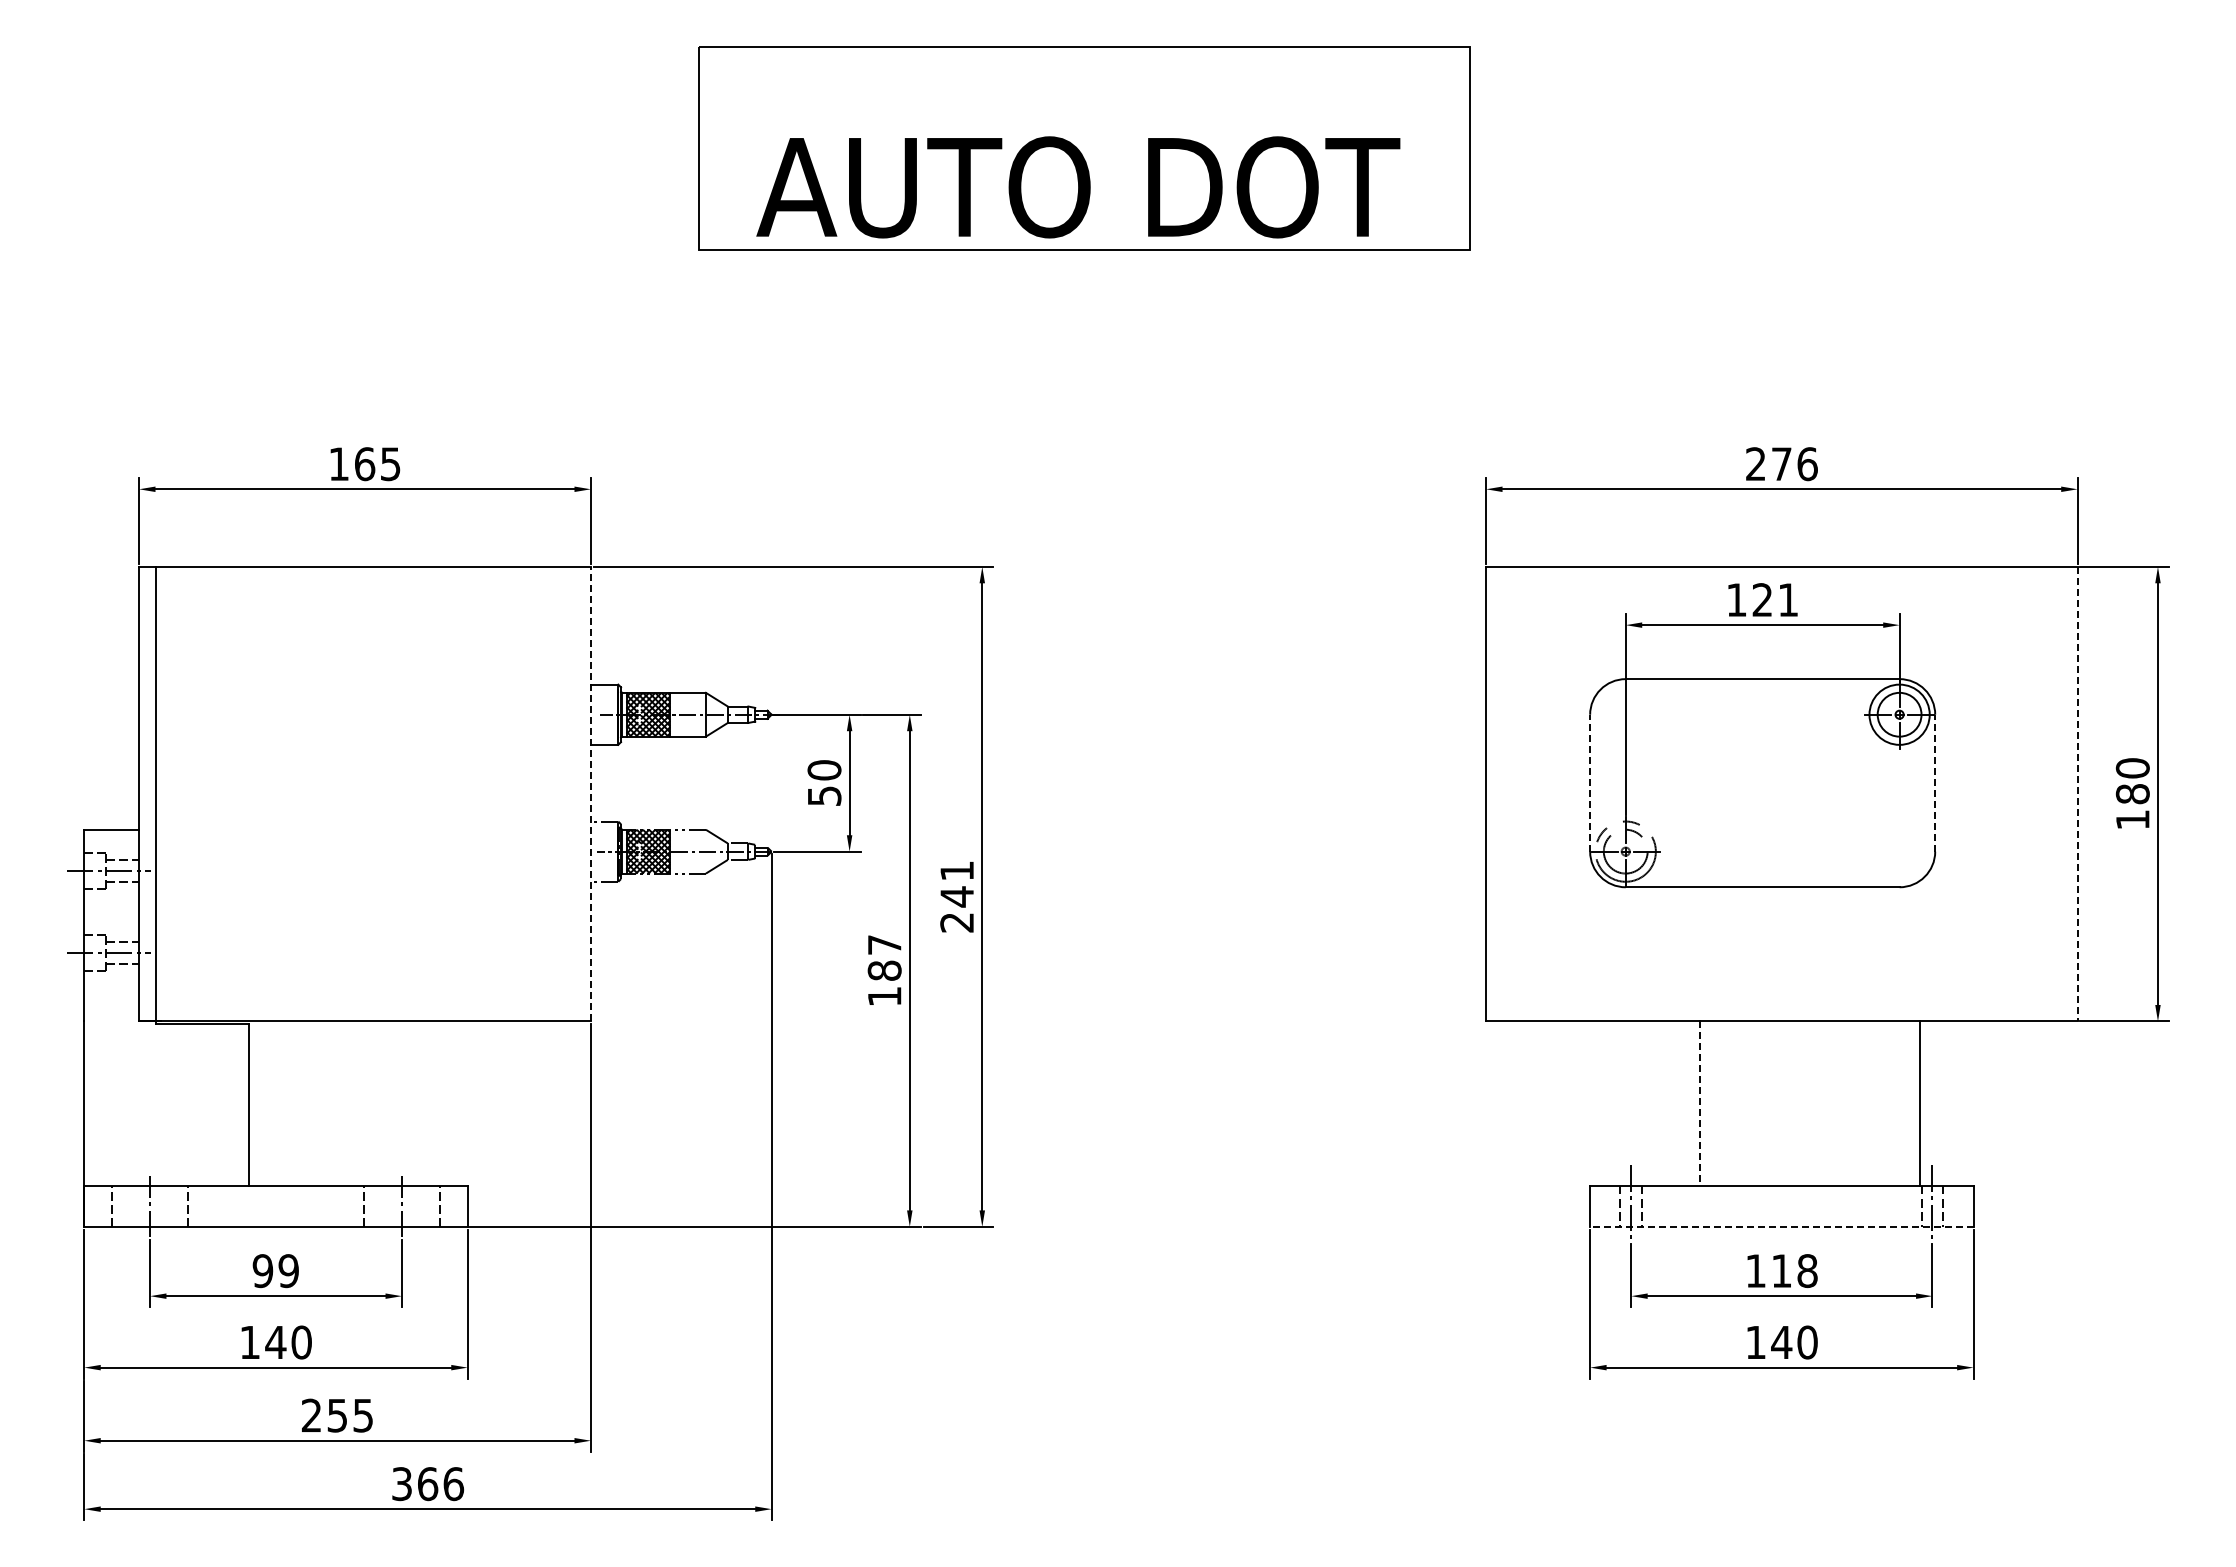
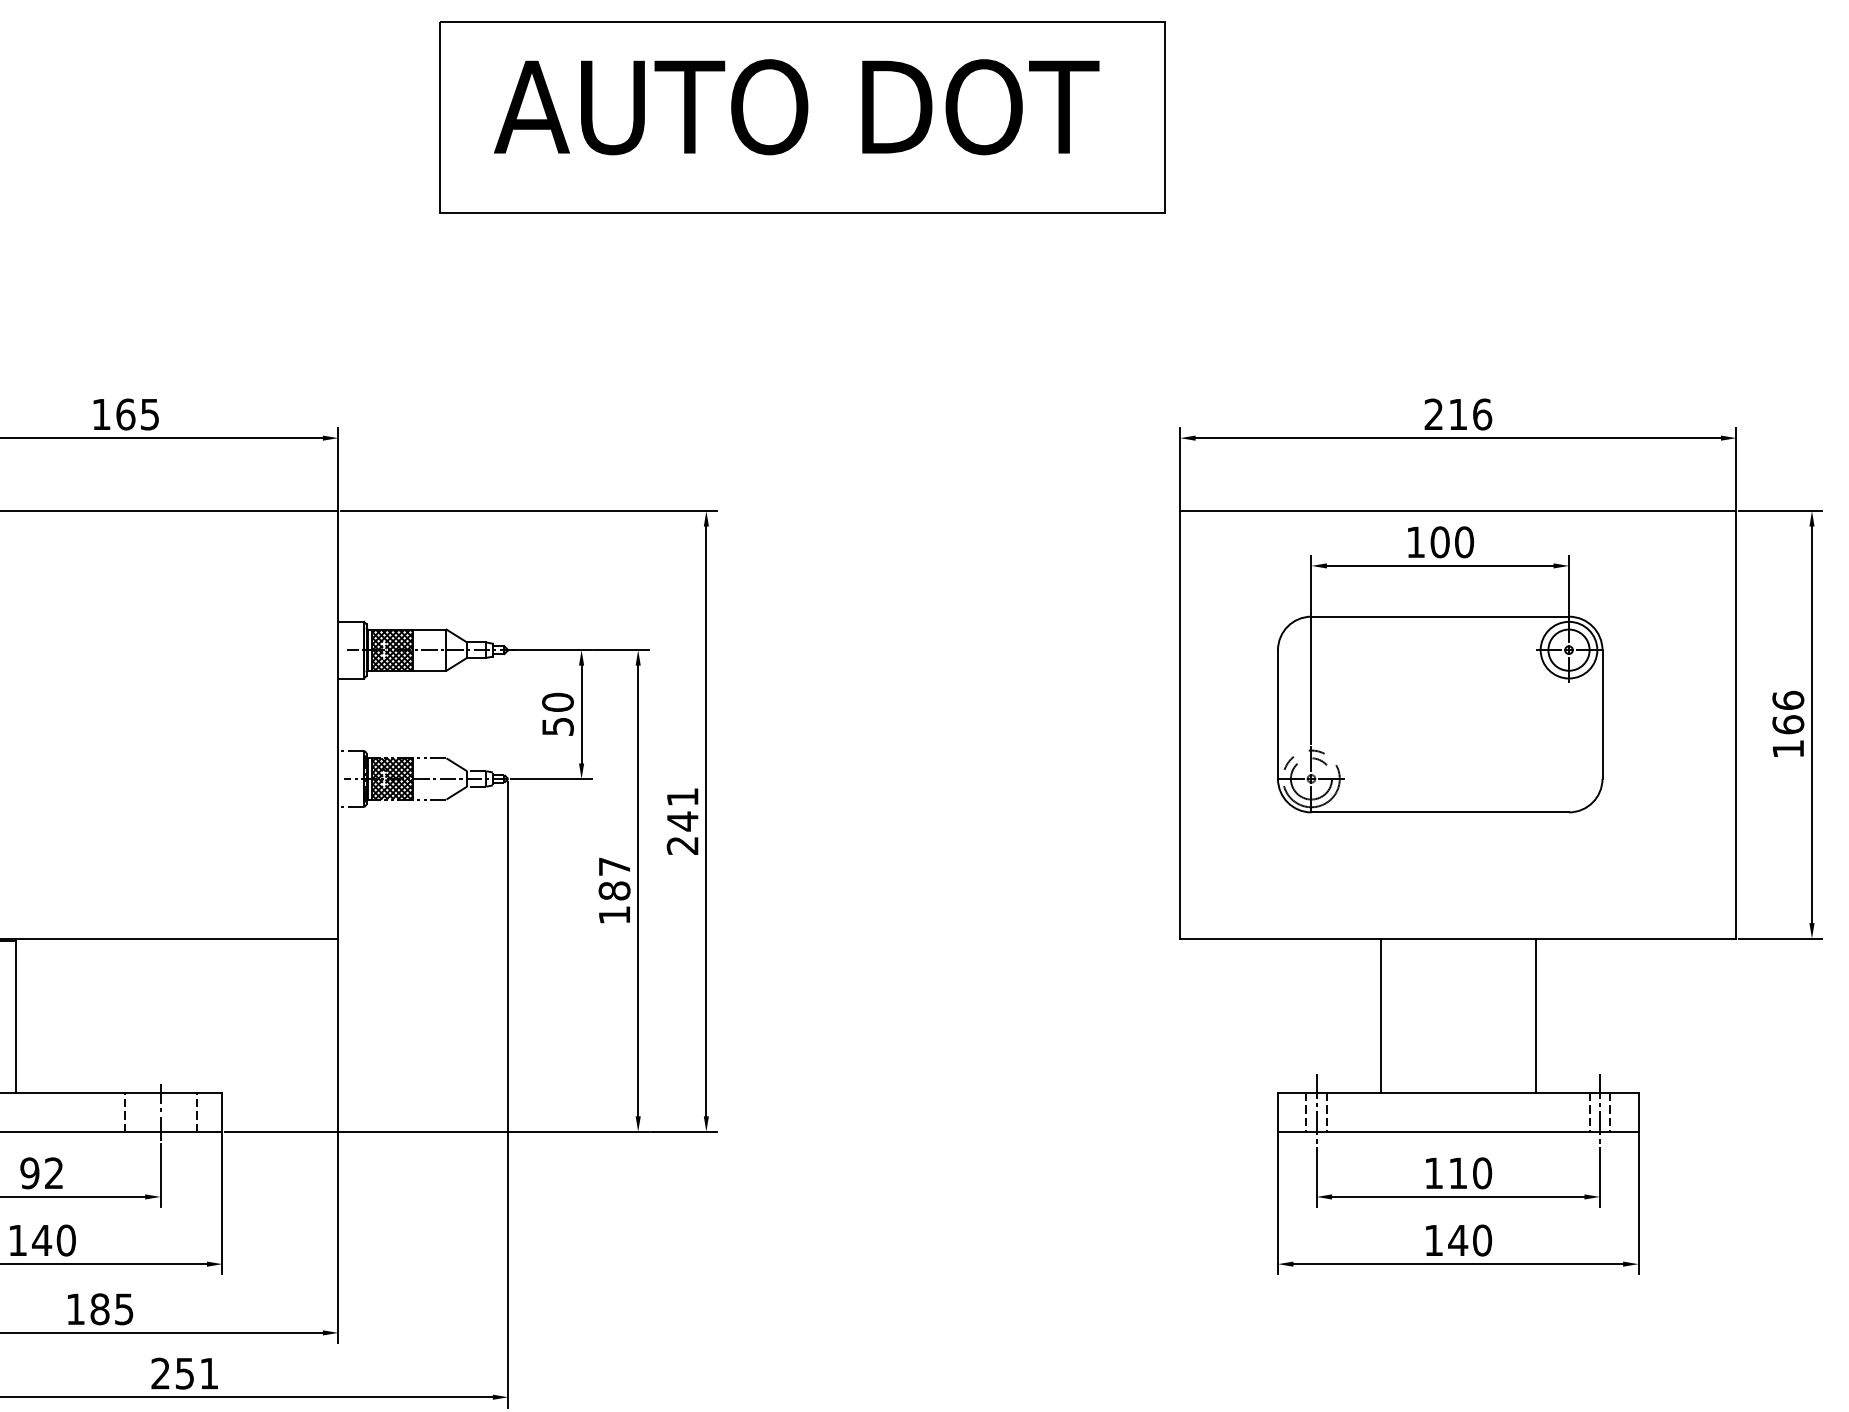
text: (1078, 187) -> (796, 107), moved
text: (1781, 463) -> (1457, 413), 276 -> 216
text: (1775, 600) -> (1452, 542), 121 -> 100
text: (2132, 781) -> (1788, 712), 180 -> 166
line: (1590, 782) -> (1278, 713), dashed -> solid
line: (1935, 782) -> (1602, 713), dashed -> solid
line: (590, 793) -> (337, 724), dashed -> solid
line: (2077, 794) -> (1736, 725), dashed -> solid
line: (1920, 1103) -> (1535, 1015), moved
line: (1699, 1104) -> (1380, 1016), dashed -> solid
line: (1781, 1226) -> (1457, 1131), dashed -> solid
text: (1807, 1270) -> (1482, 1172), 118 -> 110
text: (288, 1271) -> (53, 1173), 99 -> 92
text: (324, 1415) -> (87, 1309), 255 -> 185
text: (428, 1484) -> (185, 1374), 366 -> 251

